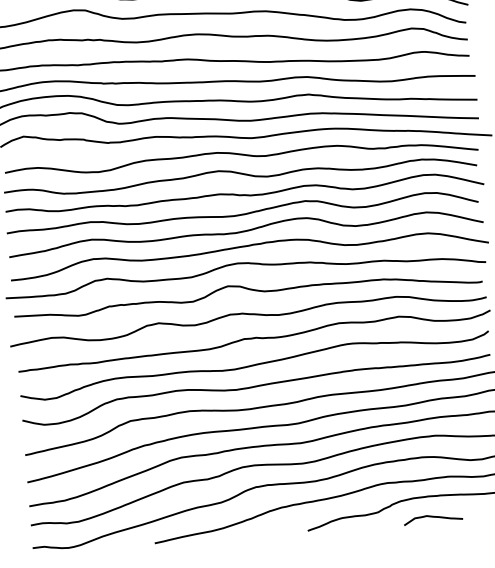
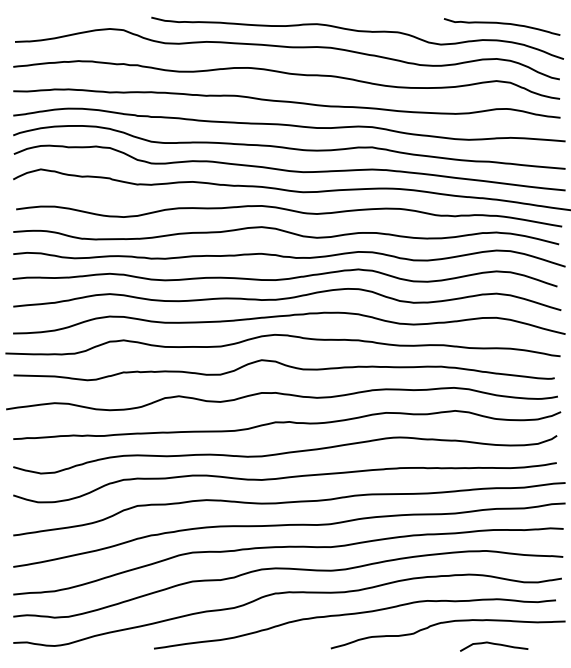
curve: (433, 517) -> (494, 644), moved

